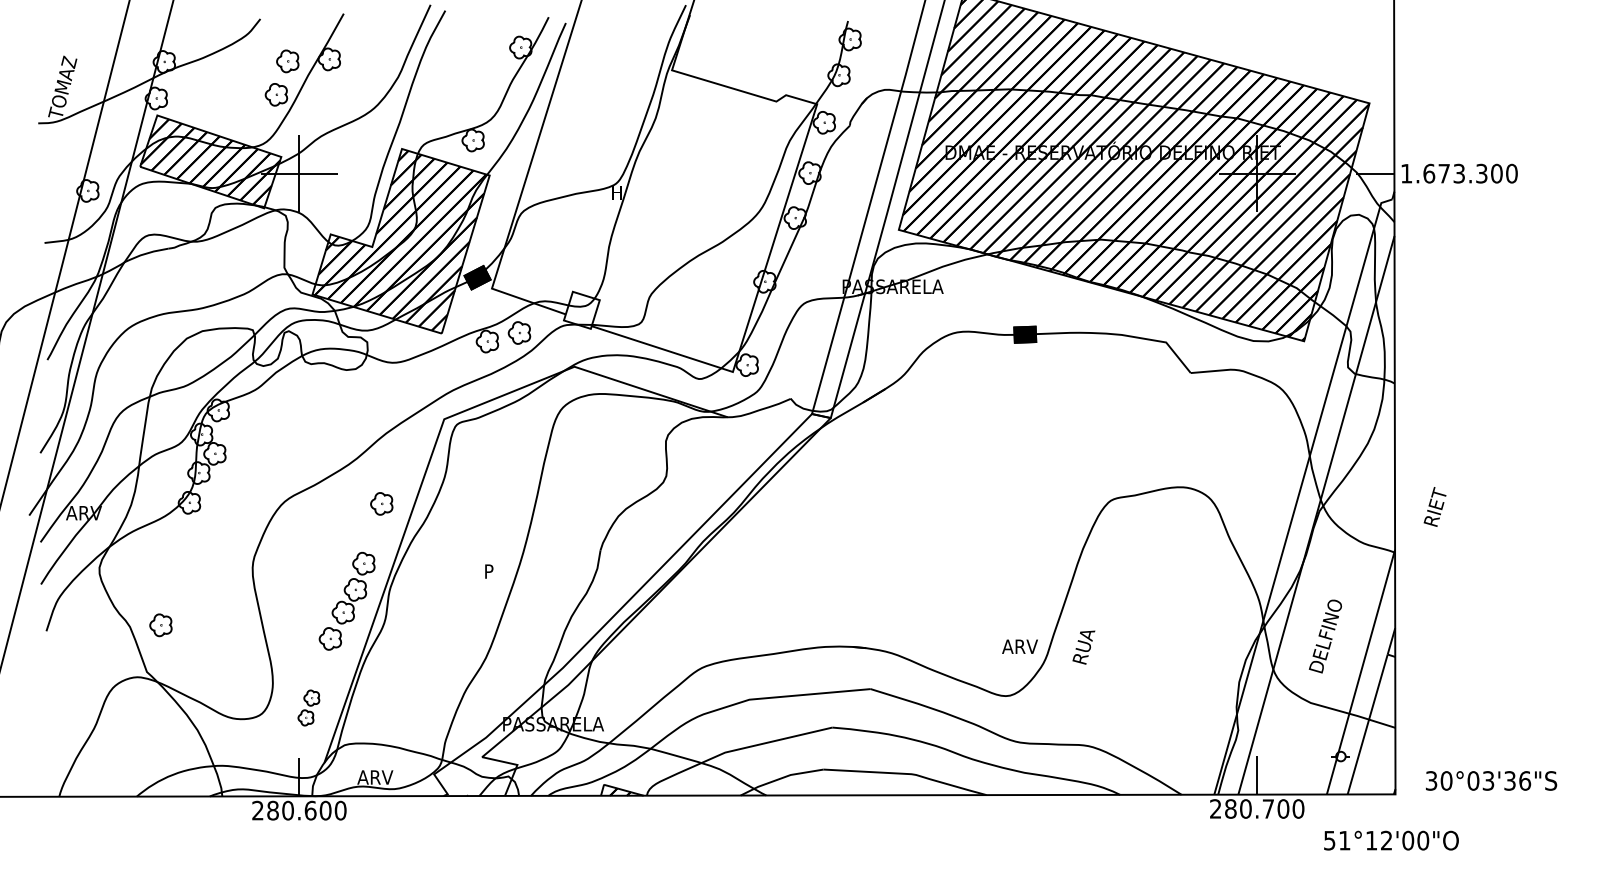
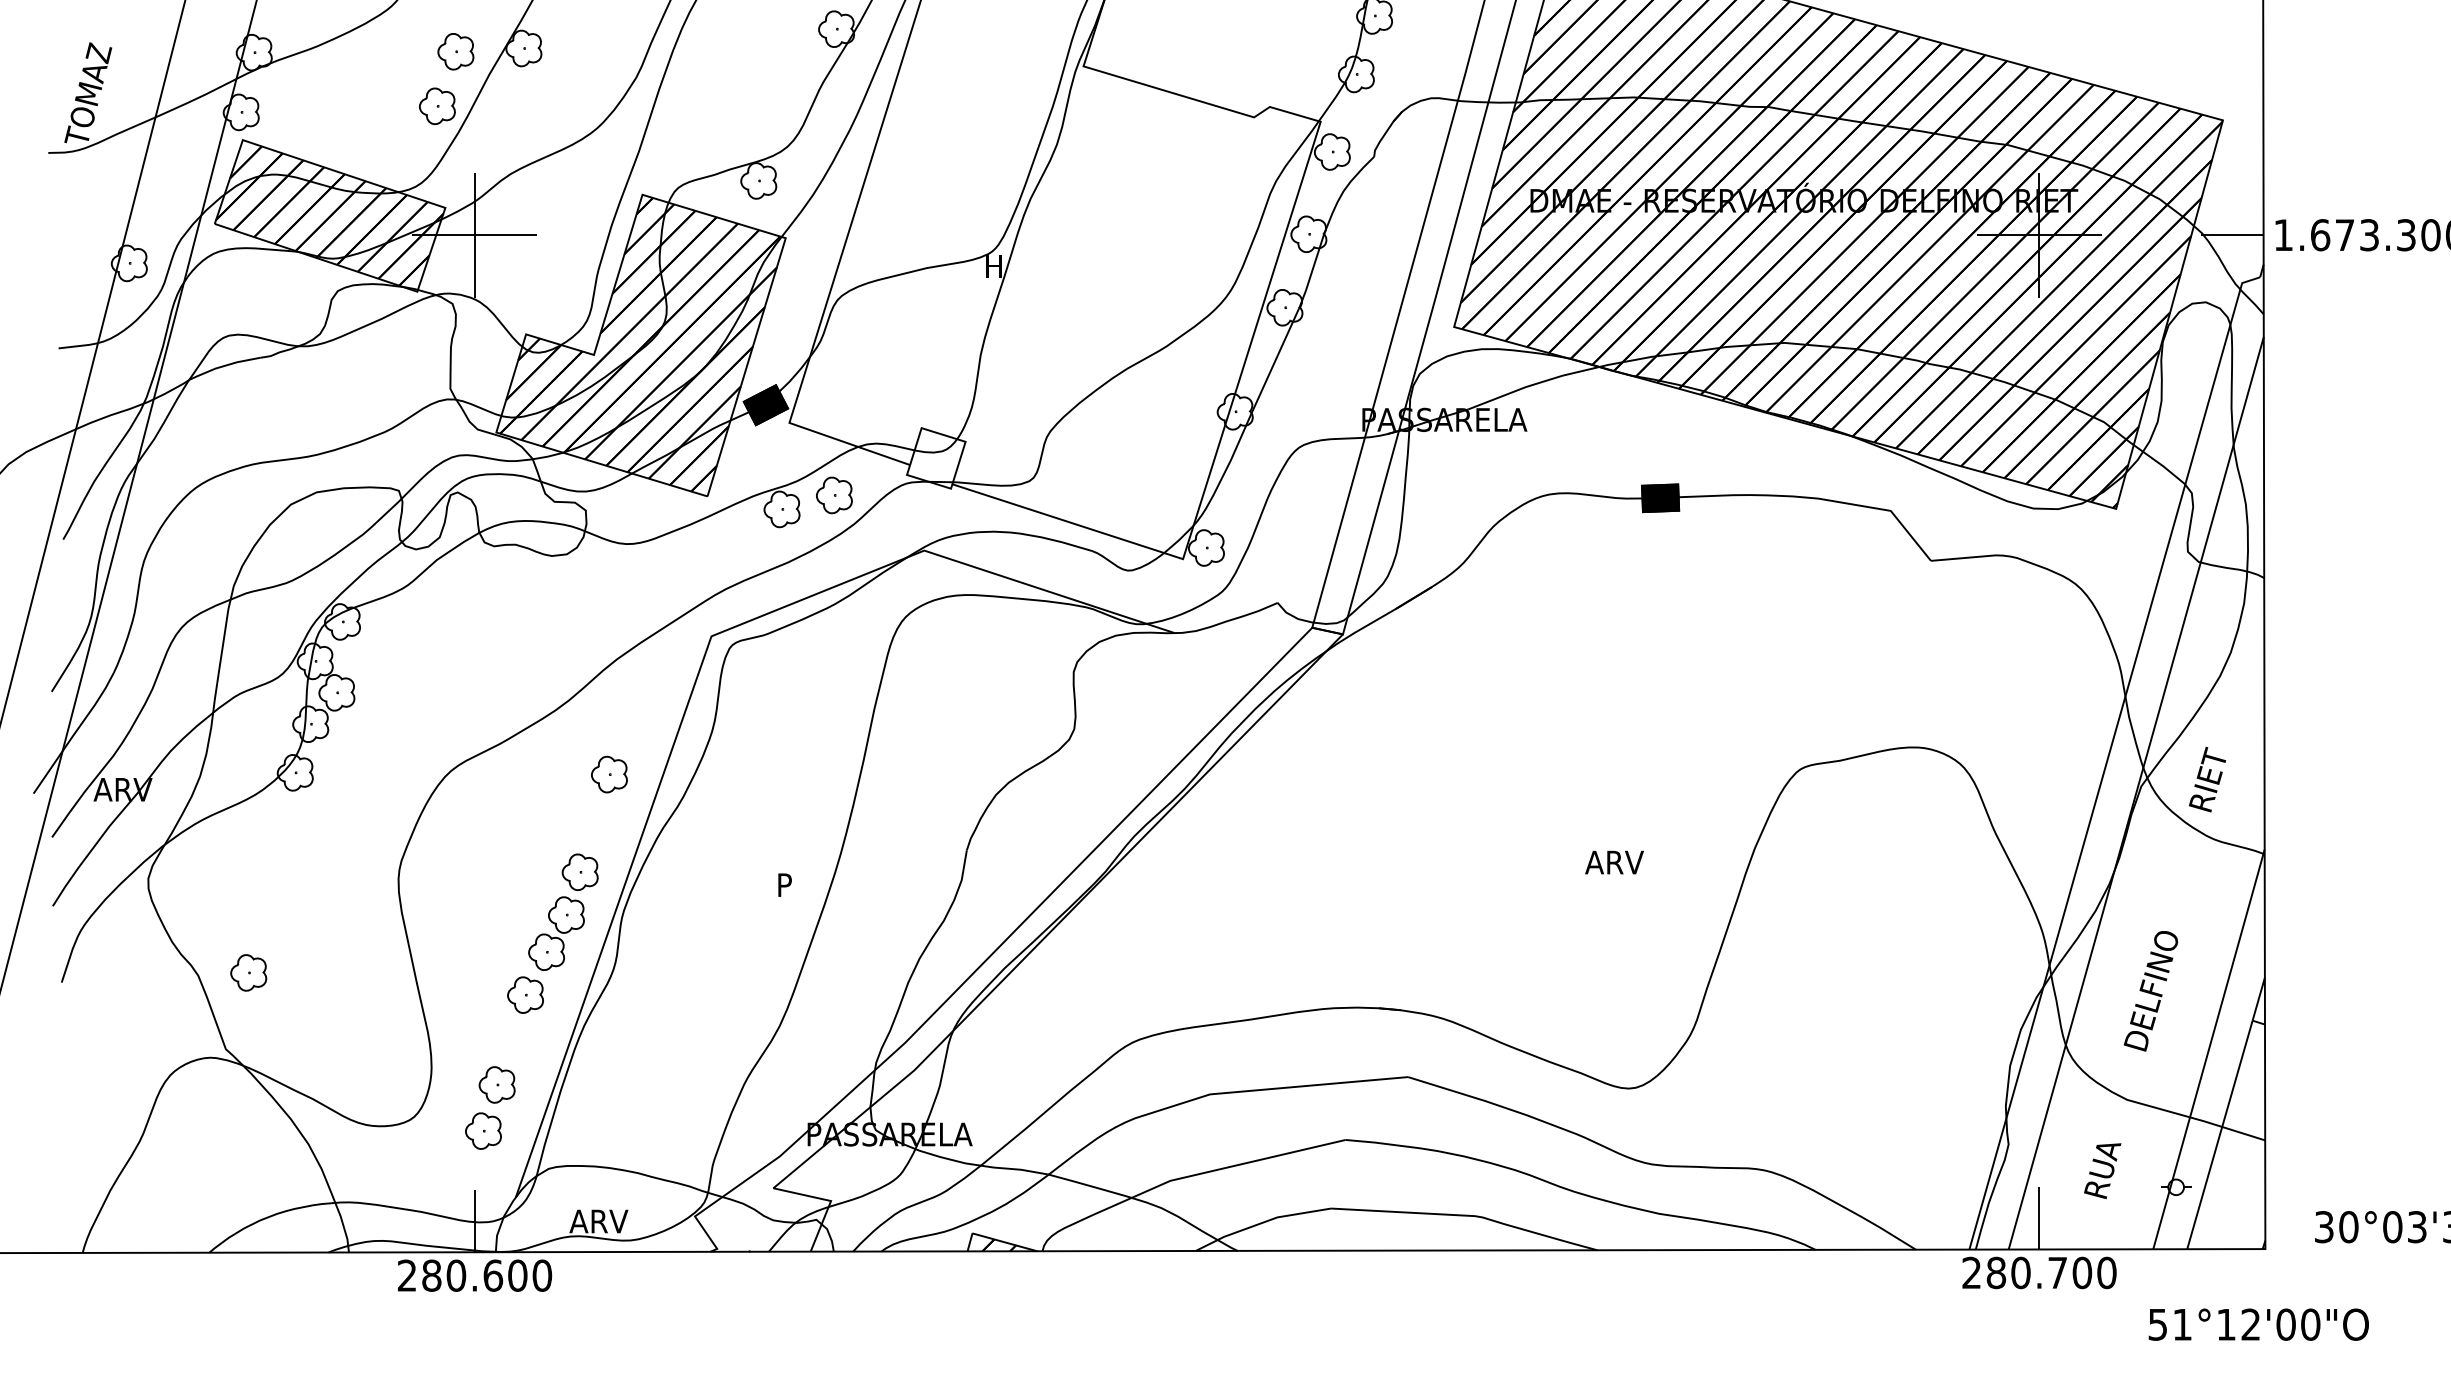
text: (1434, 506) -> (2206, 778), moved
text: (1019, 646) -> (1613, 862), moved
text: (1083, 647) -> (2102, 1170), moved
part: (308, 707) -> (489, 1107), size x1.43

